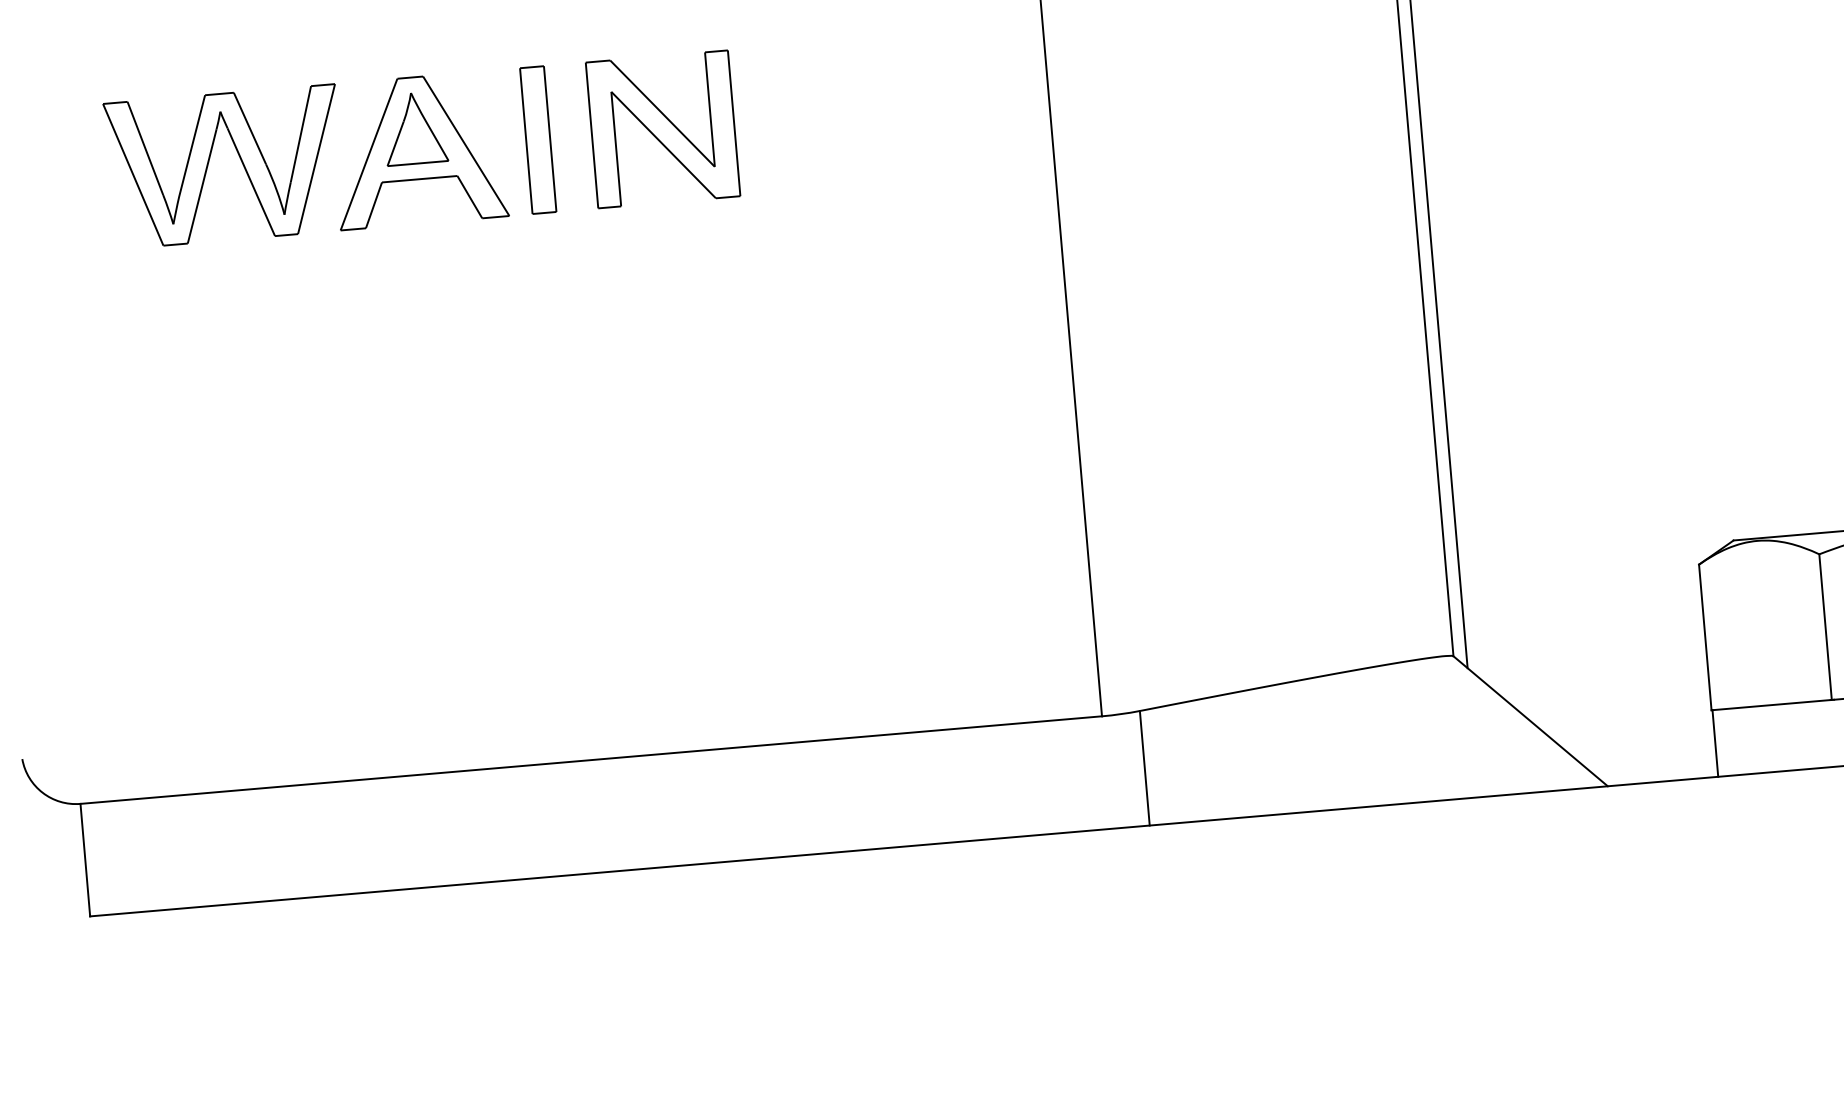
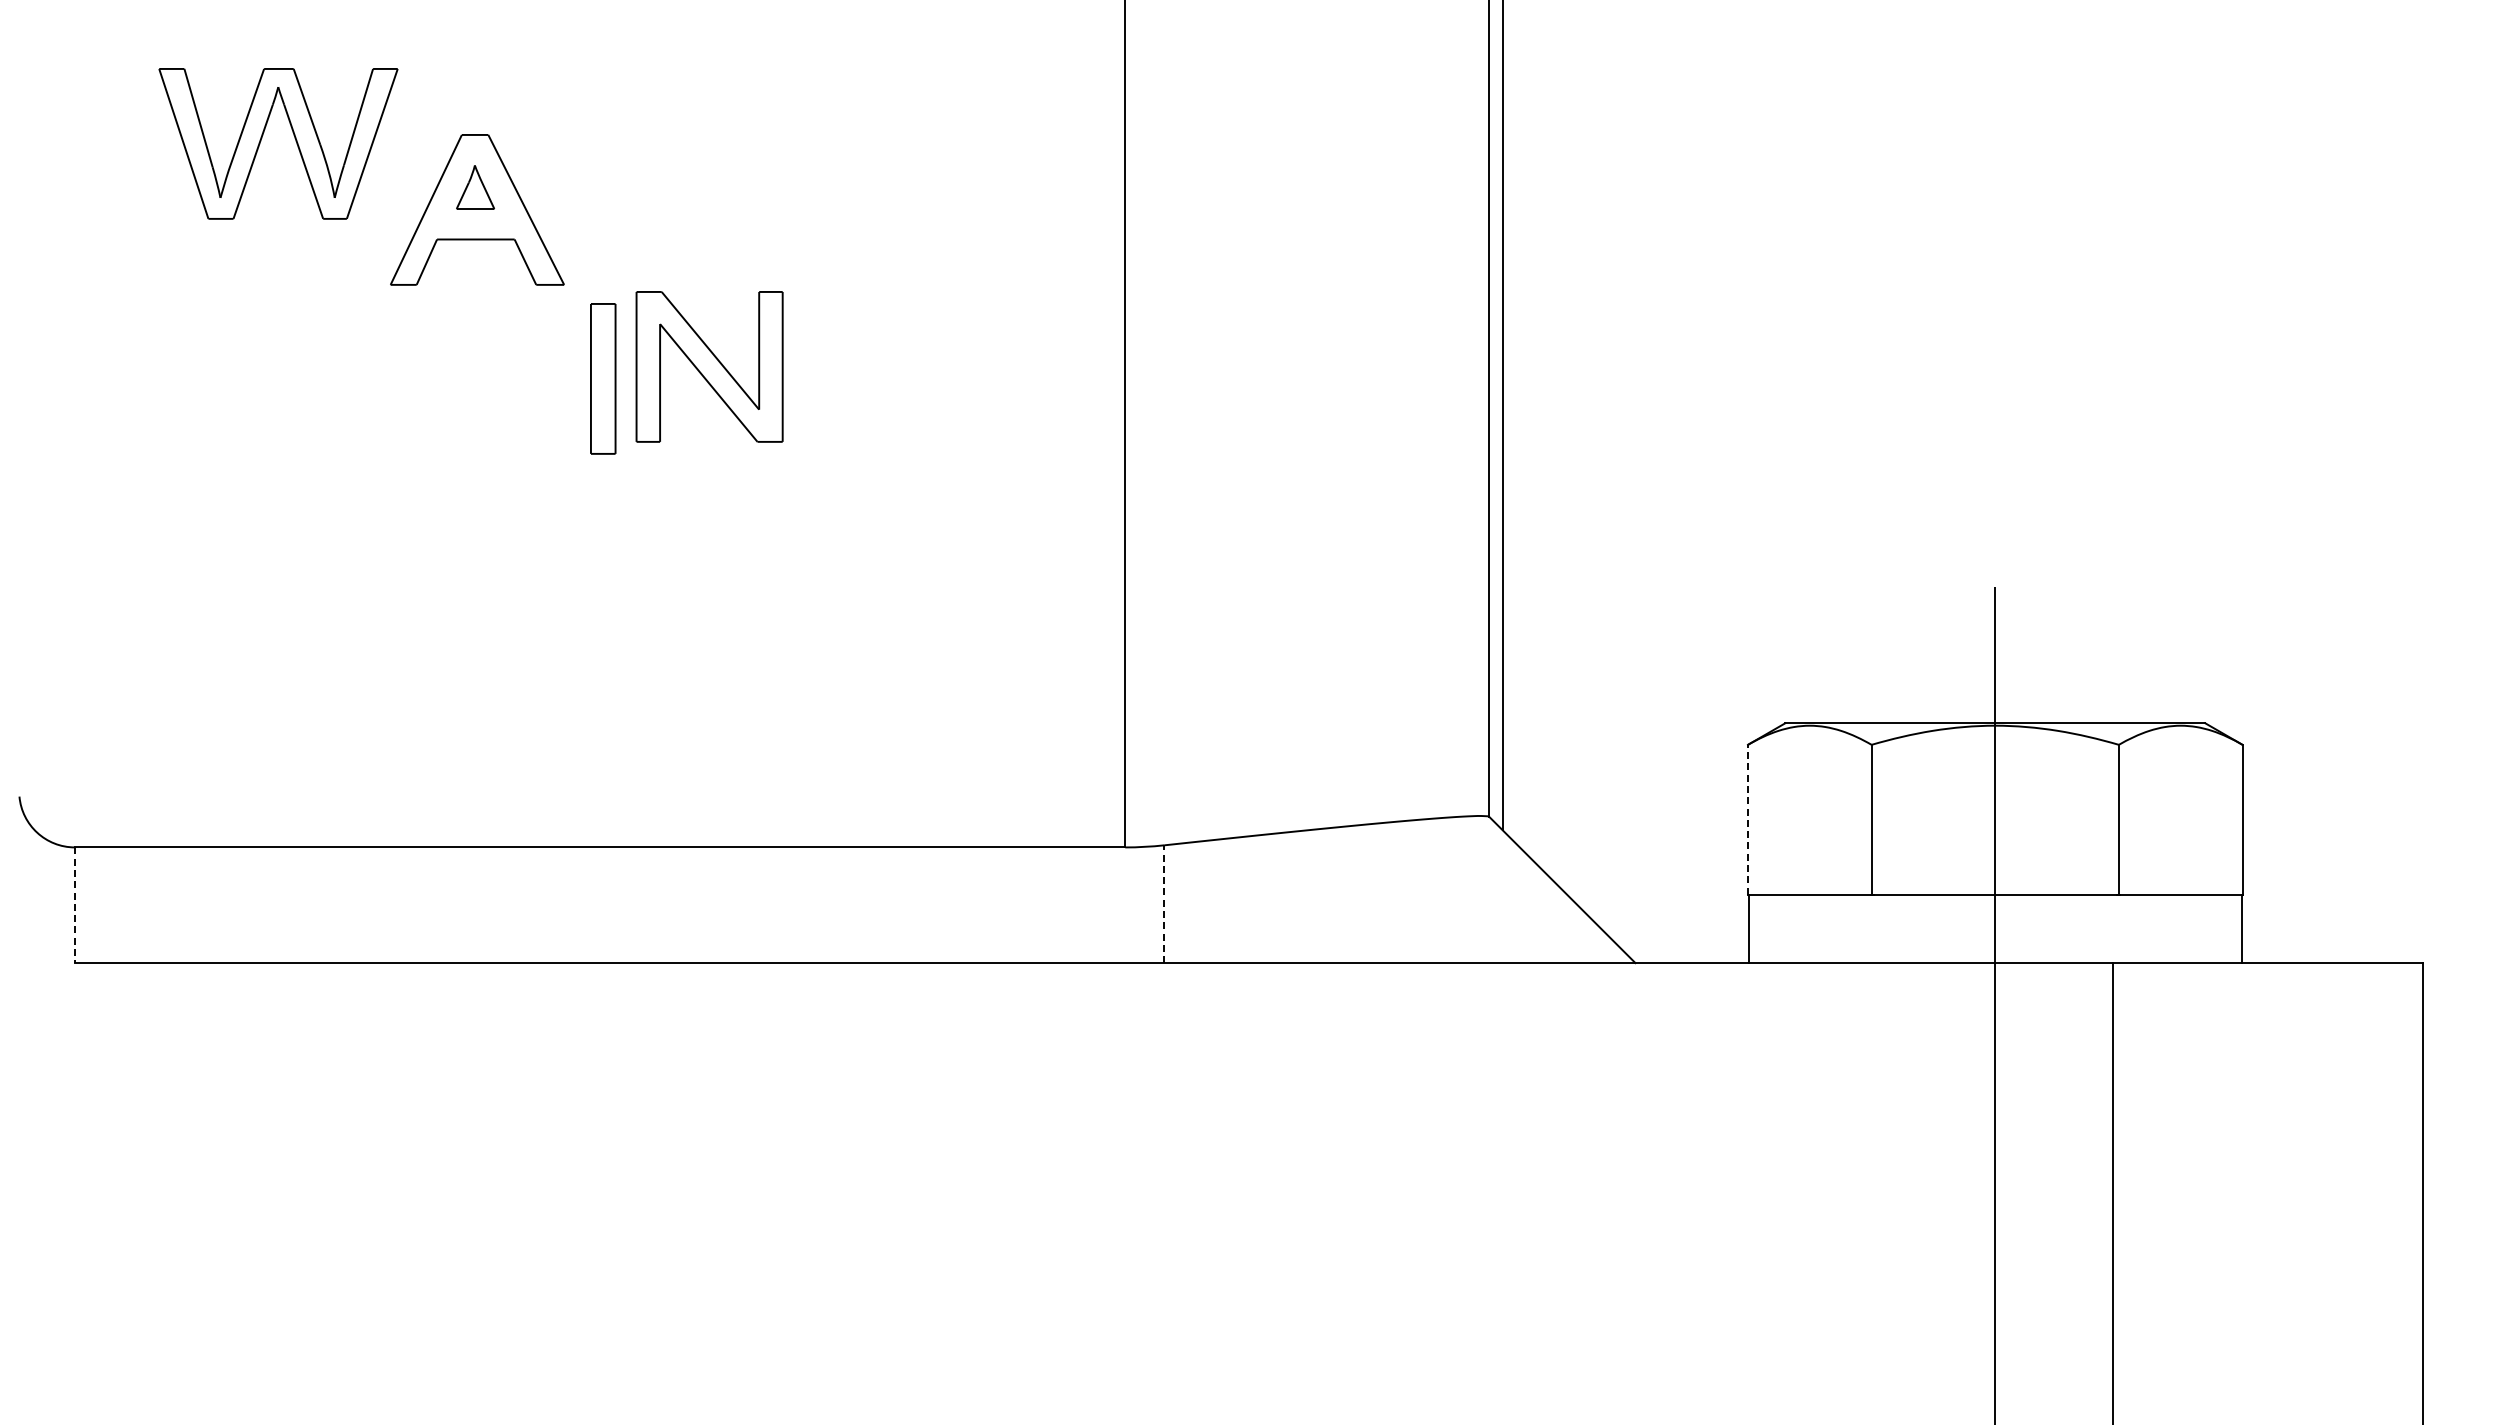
part: (415, 128) -> (475, 187), size x0.6
part: (662, 128) -> (709, 366), moved
part: (538, 139) -> (603, 378), moved
part: (209, 162) -> (262, 138), moved
line: (1705, 637) -> (1748, 819), solid -> dashed
line: (1144, 768) -> (1164, 904), solid -> dashed
line: (84, 860) -> (74, 905), solid -> dashed

